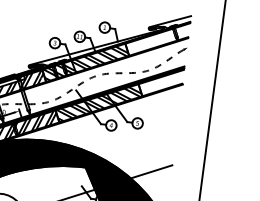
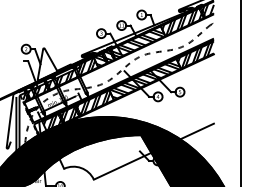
hatch: (157, 39) -> (187, 19), added
hatch: (161, 83) -> (195, 55), added

